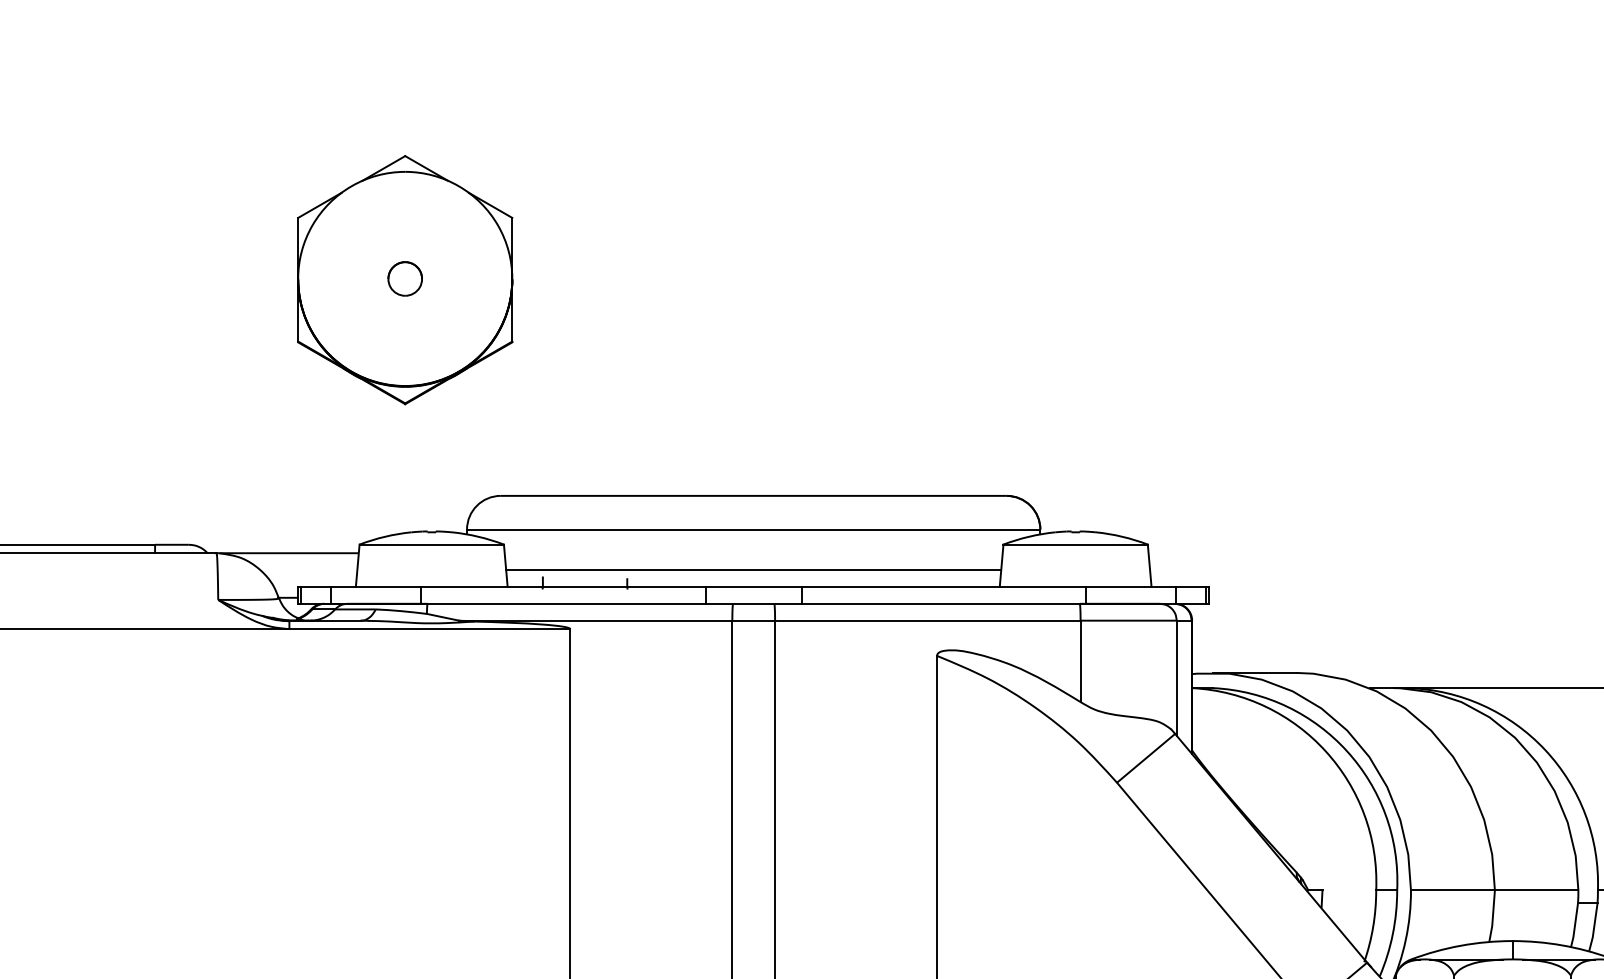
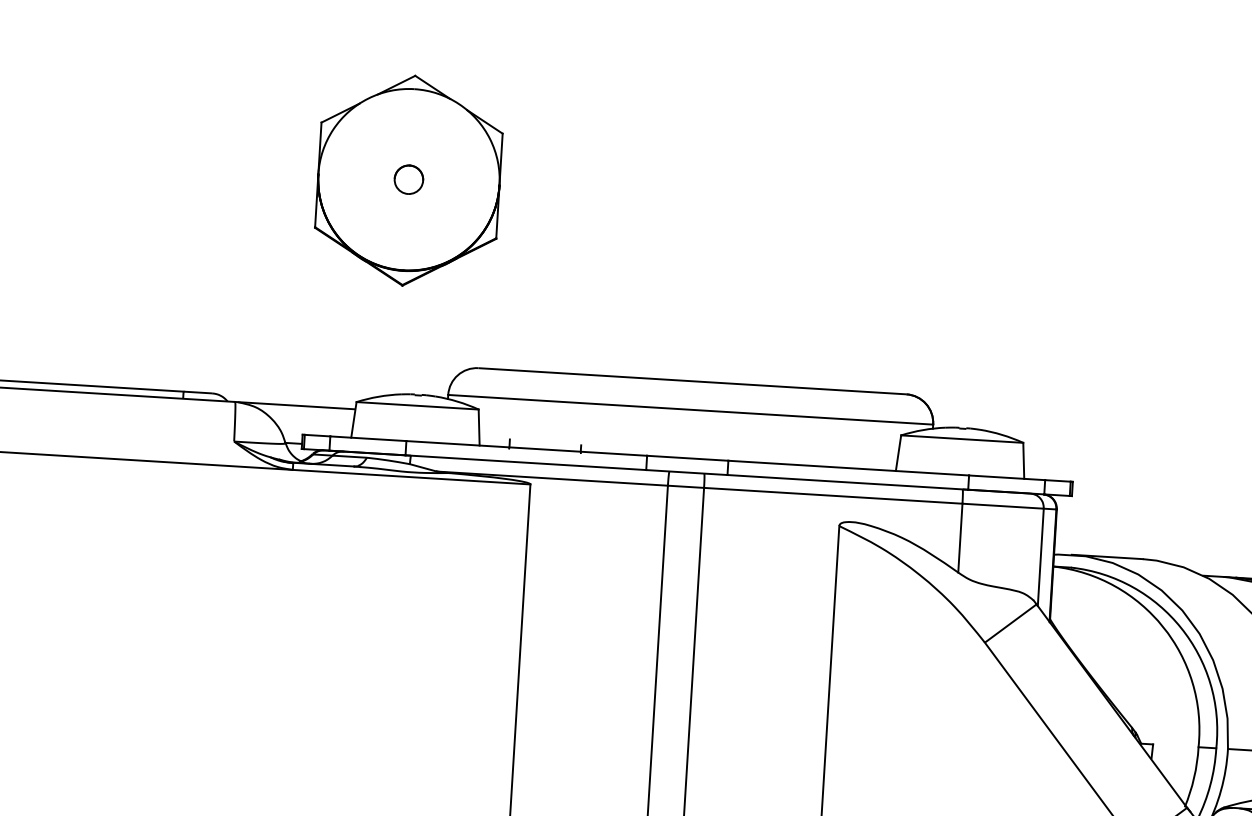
line: (753, 570) -> (688, 444), removed

